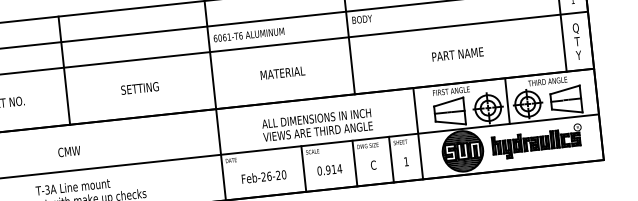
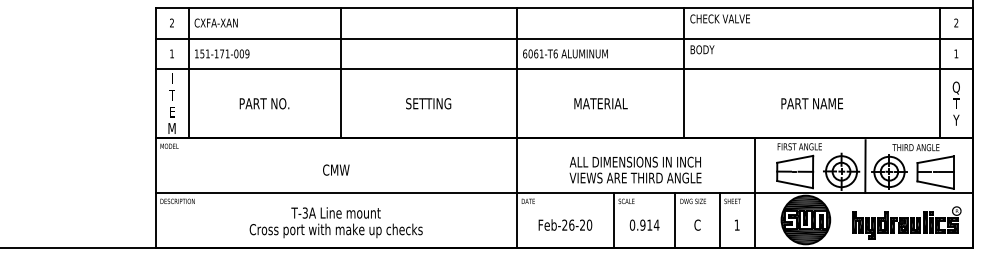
part: (536, 141) -> (906, 222), moved

